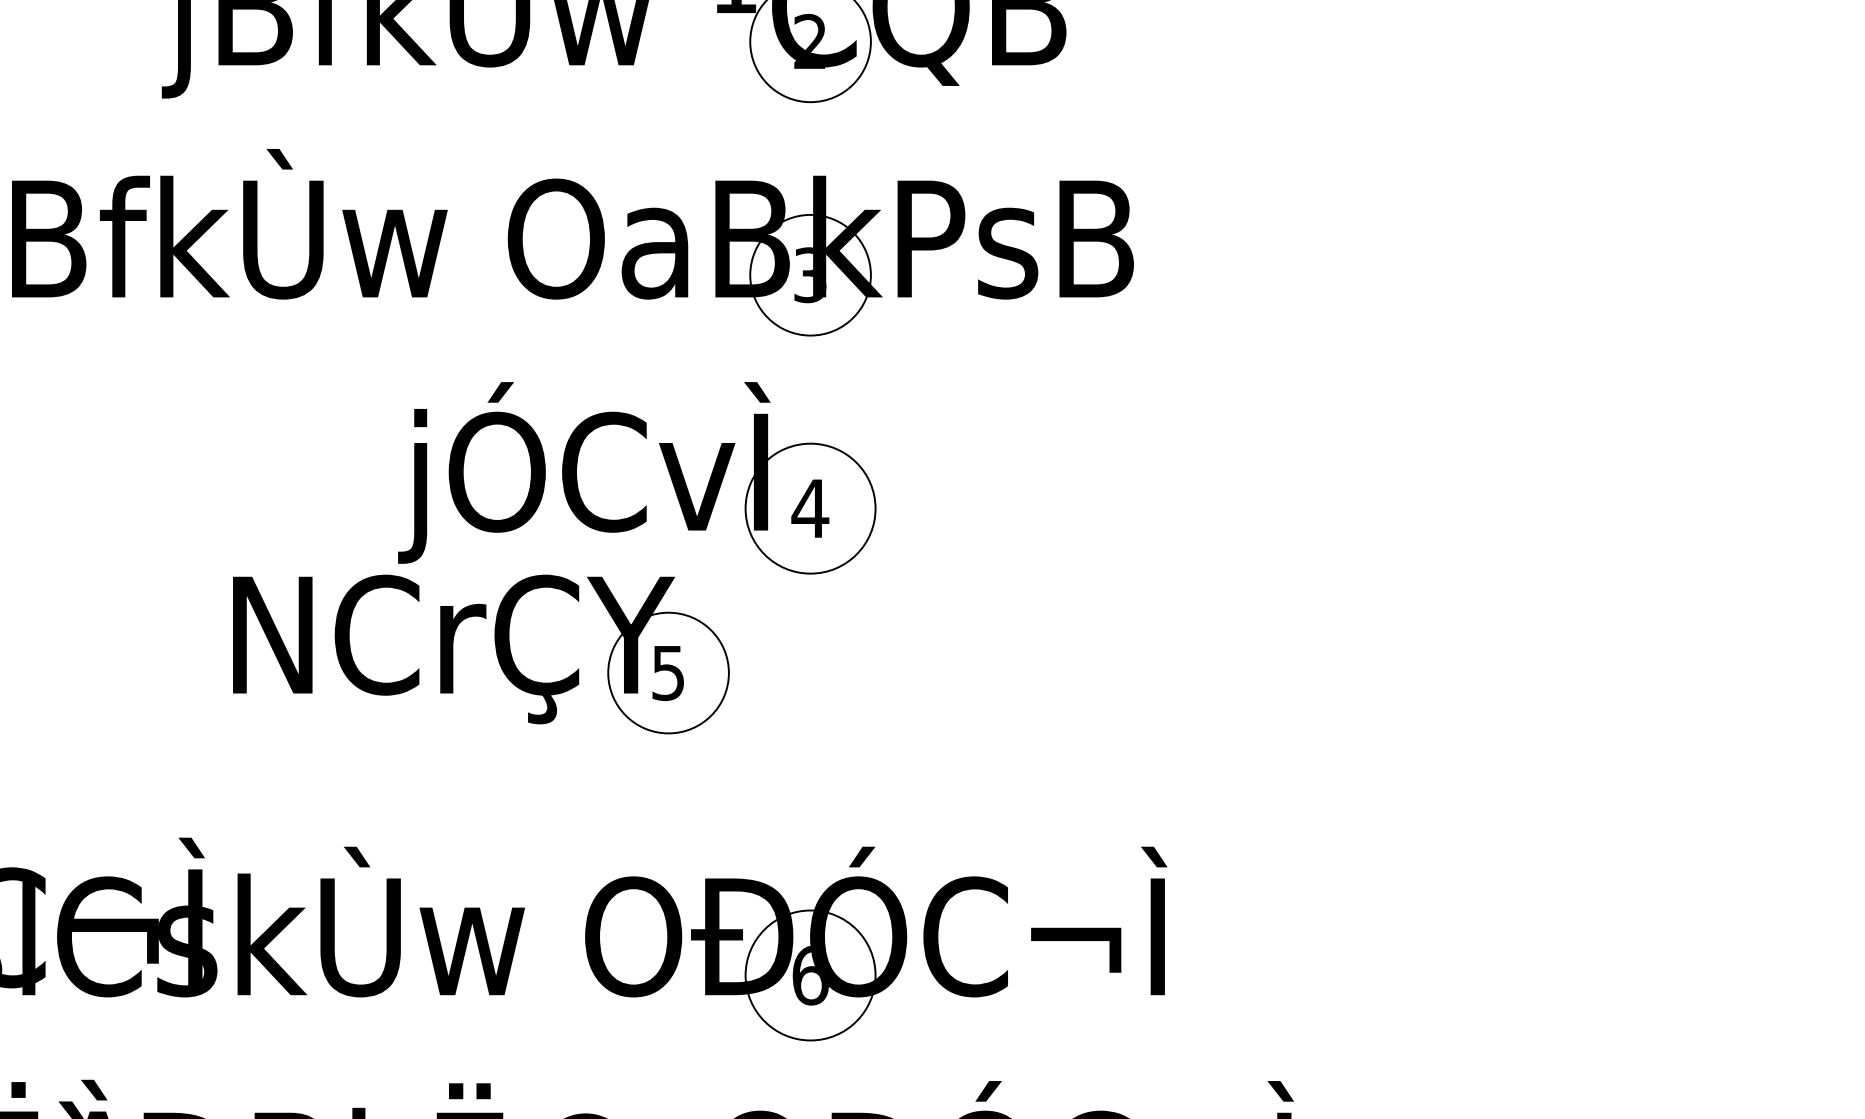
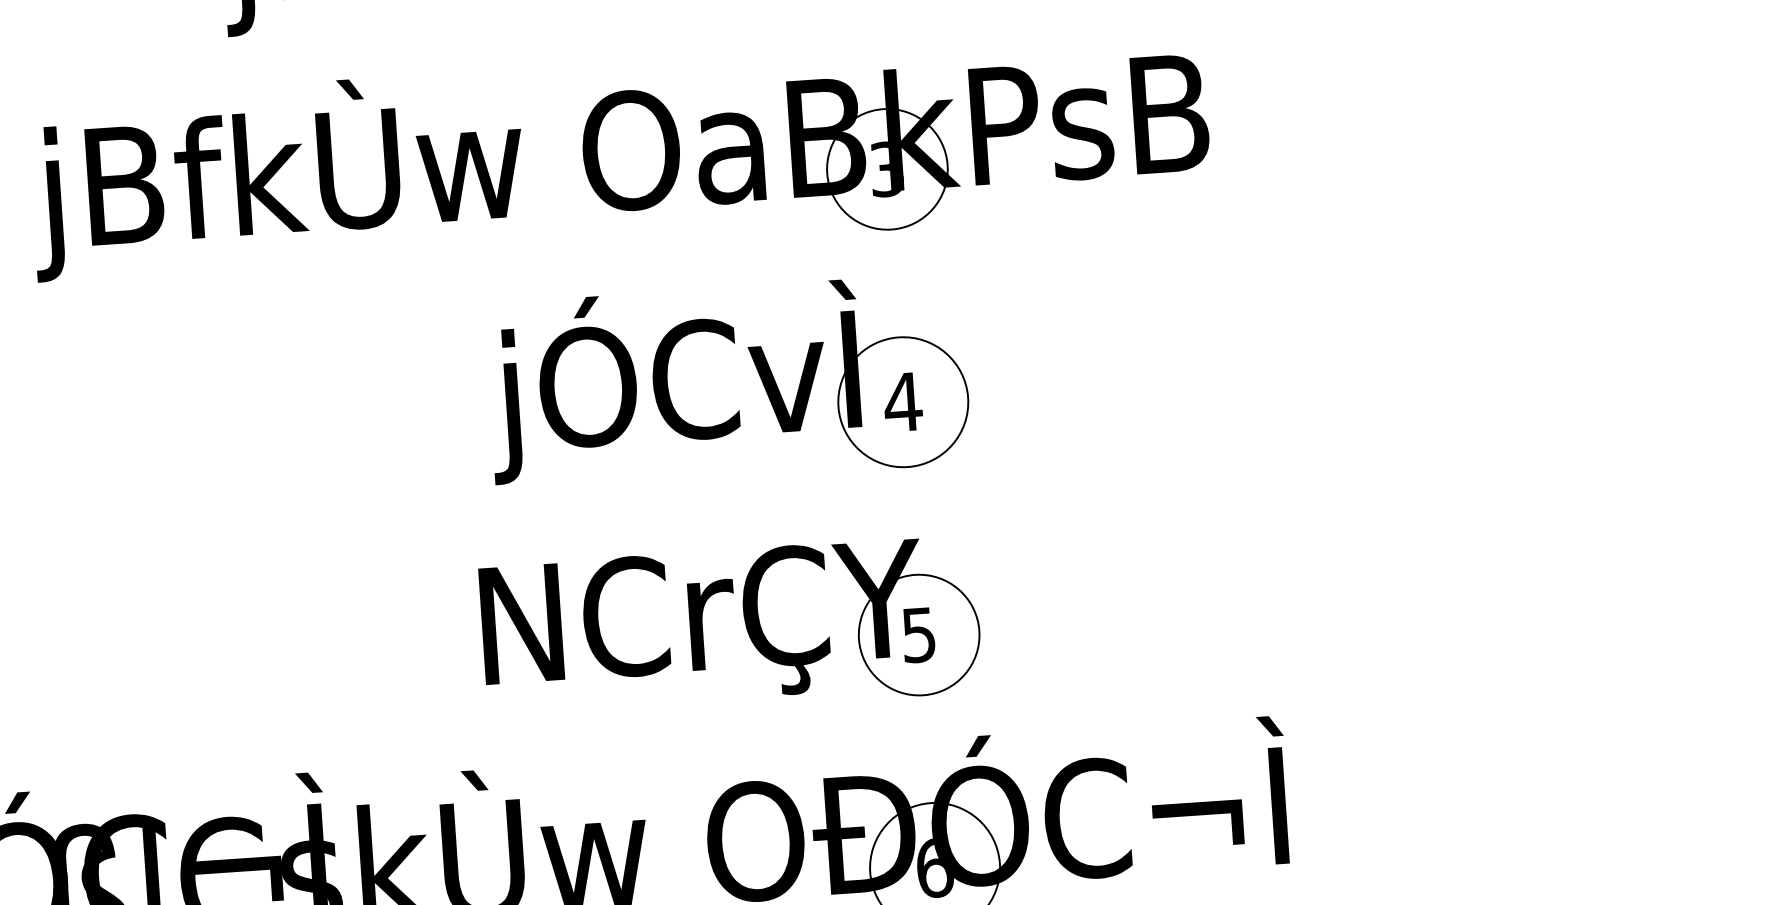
part: (495, 650) -> (744, 624), moved

